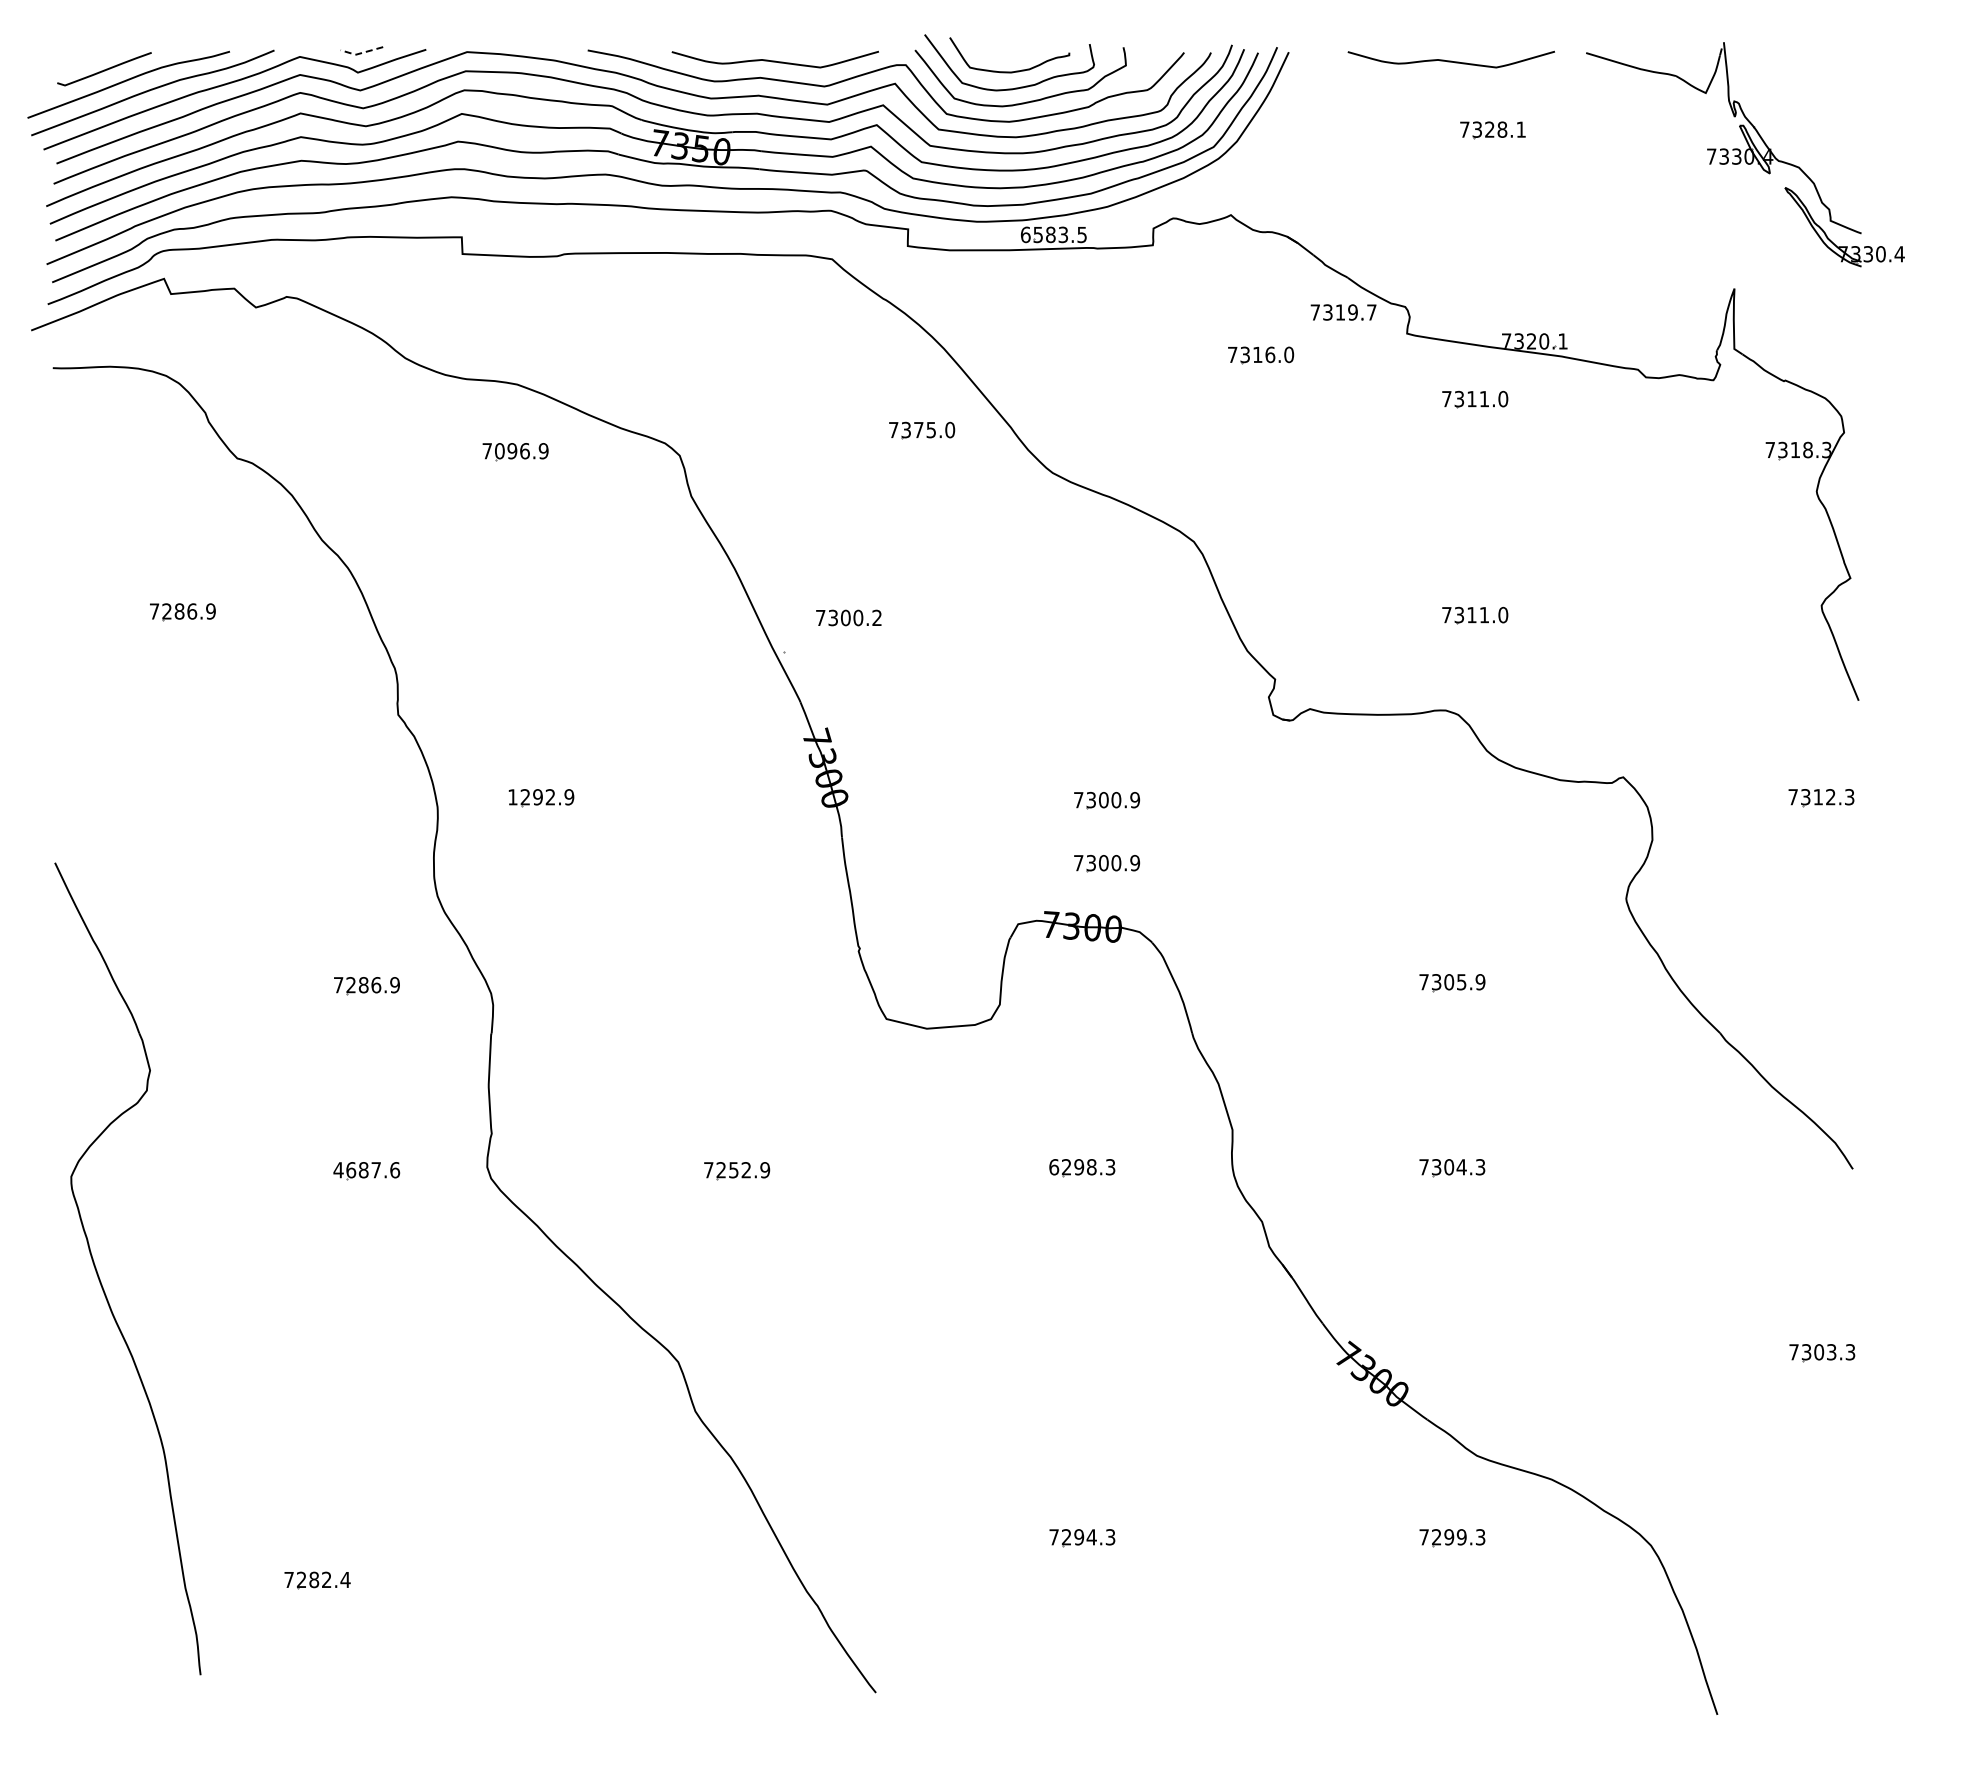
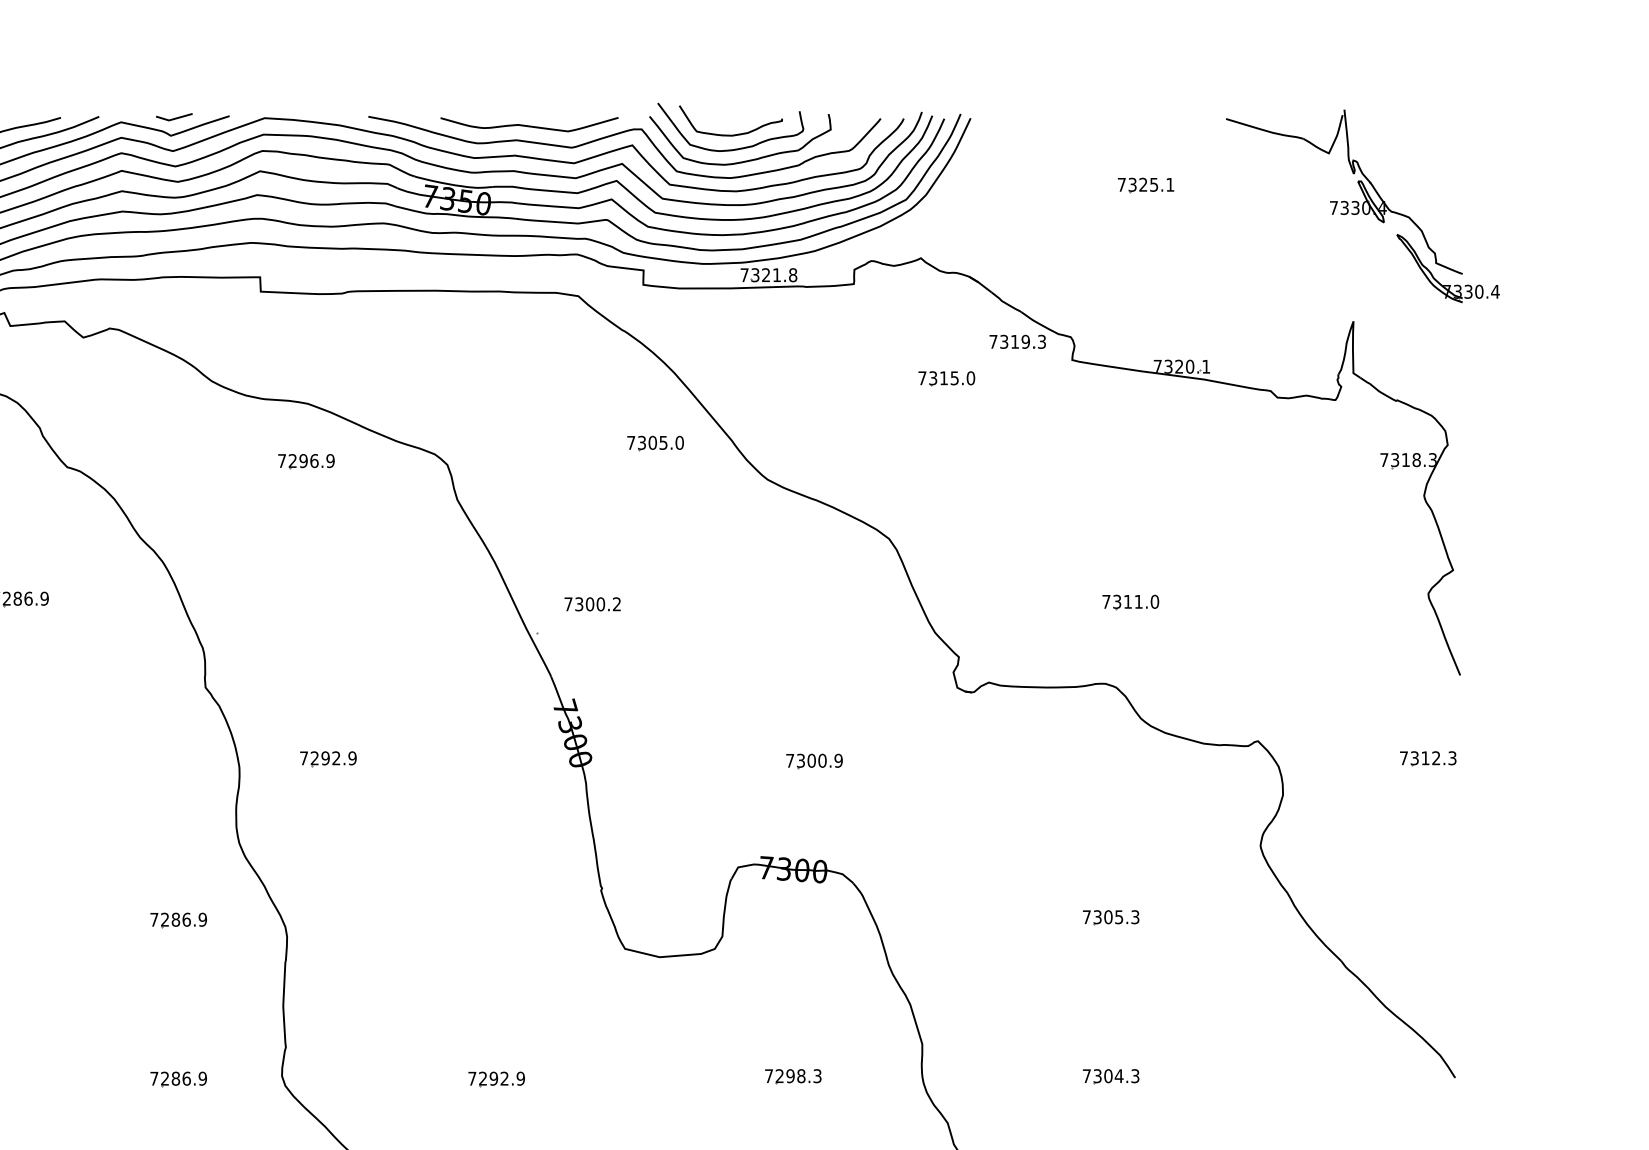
line: (361, 53) -> (173, 119), dashed -> solid
curve: (1450, 60) -> (1109, 125), removed
text: (1502, 129) -> (1154, 184), 7328.1 -> 7325.1
text: (1054, 234) -> (769, 274), 6583.5 -> 7321.8
text: (1371, 312) -> (1041, 341), 7319.7 -> 7319.3
text: (1270, 354) -> (954, 377), 7316.0 -> 7315.0
part: (1475, 399) -> (1131, 416), removed
text: (918, 429) -> (652, 442), 7375.0 -> 7305.0
text: (499, 451) -> (292, 461), 7096.9 -> 7296.9
text: (512, 797) -> (303, 758), 1292.9 -> 7292.9
part: (1106, 863) -> (814, 815), removed
text: (1480, 982) -> (1135, 917), 7305.9 -> 7305.3
text: (1054, 1167) -> (769, 1076), 6298.3 -> 7298.3
text: (366, 1170) -> (178, 1078), 4687.6 -> 7286.9
text: (733, 1170) -> (493, 1078), 7252.9 -> 7292.9

